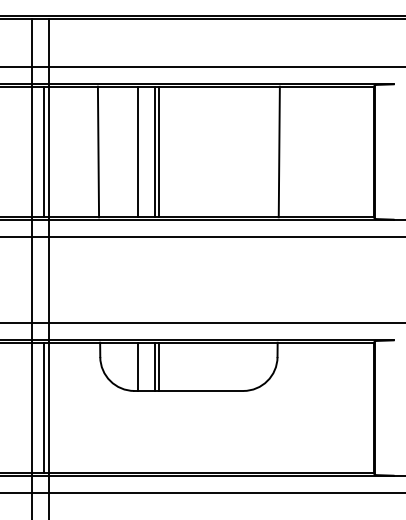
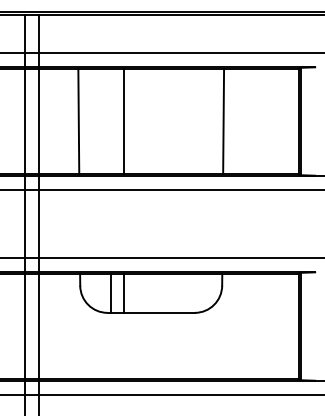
line: (43, 151) -> (34, 121), removed
line: (138, 151) -> (110, 121), removed
line: (158, 151) -> (126, 121), removed
line: (158, 366) -> (126, 293), removed
line: (43, 407) -> (34, 326), removed

